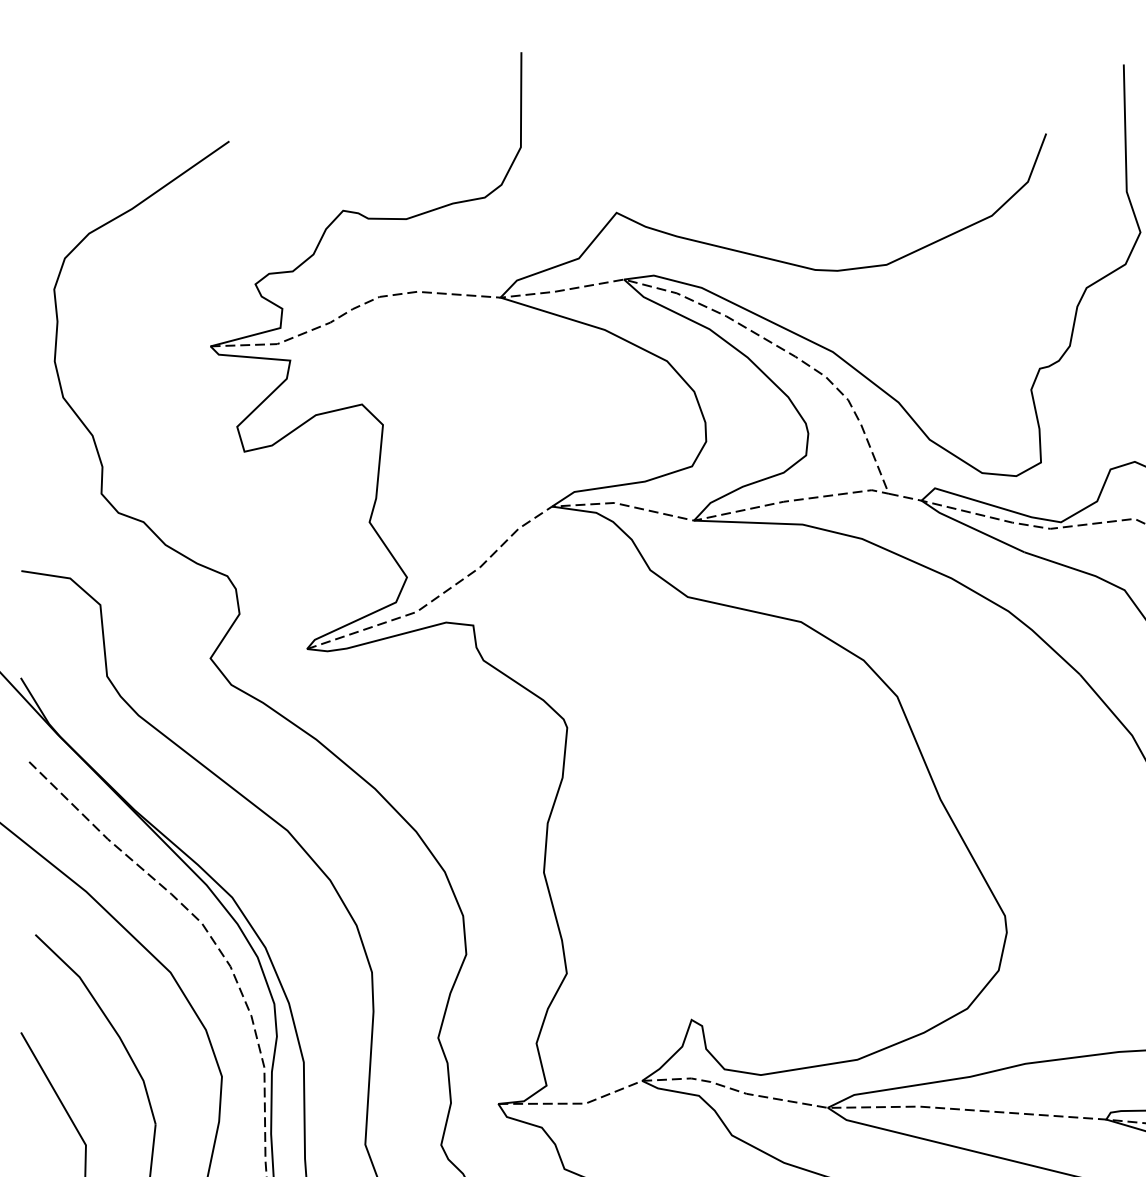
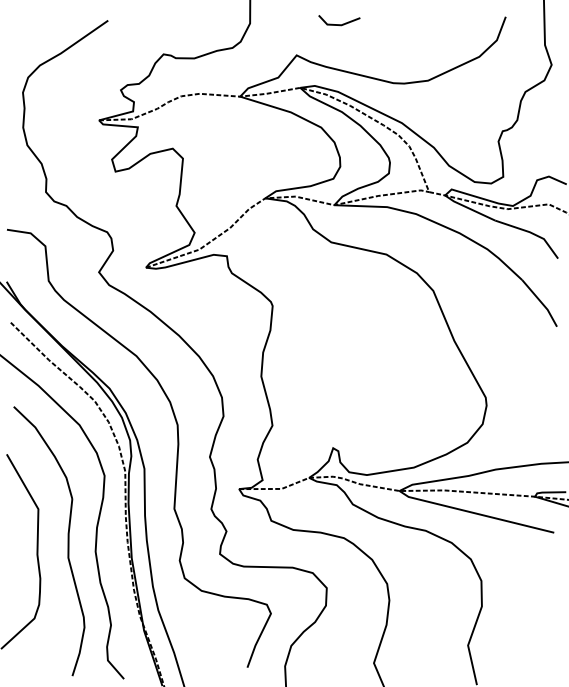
line: (704, 149) -> (339, 24), added

